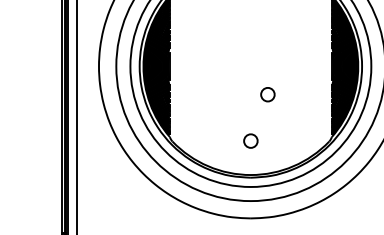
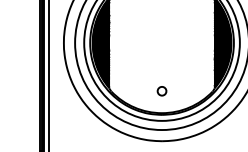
circle: (267, 95) -> (172, 61), removed

